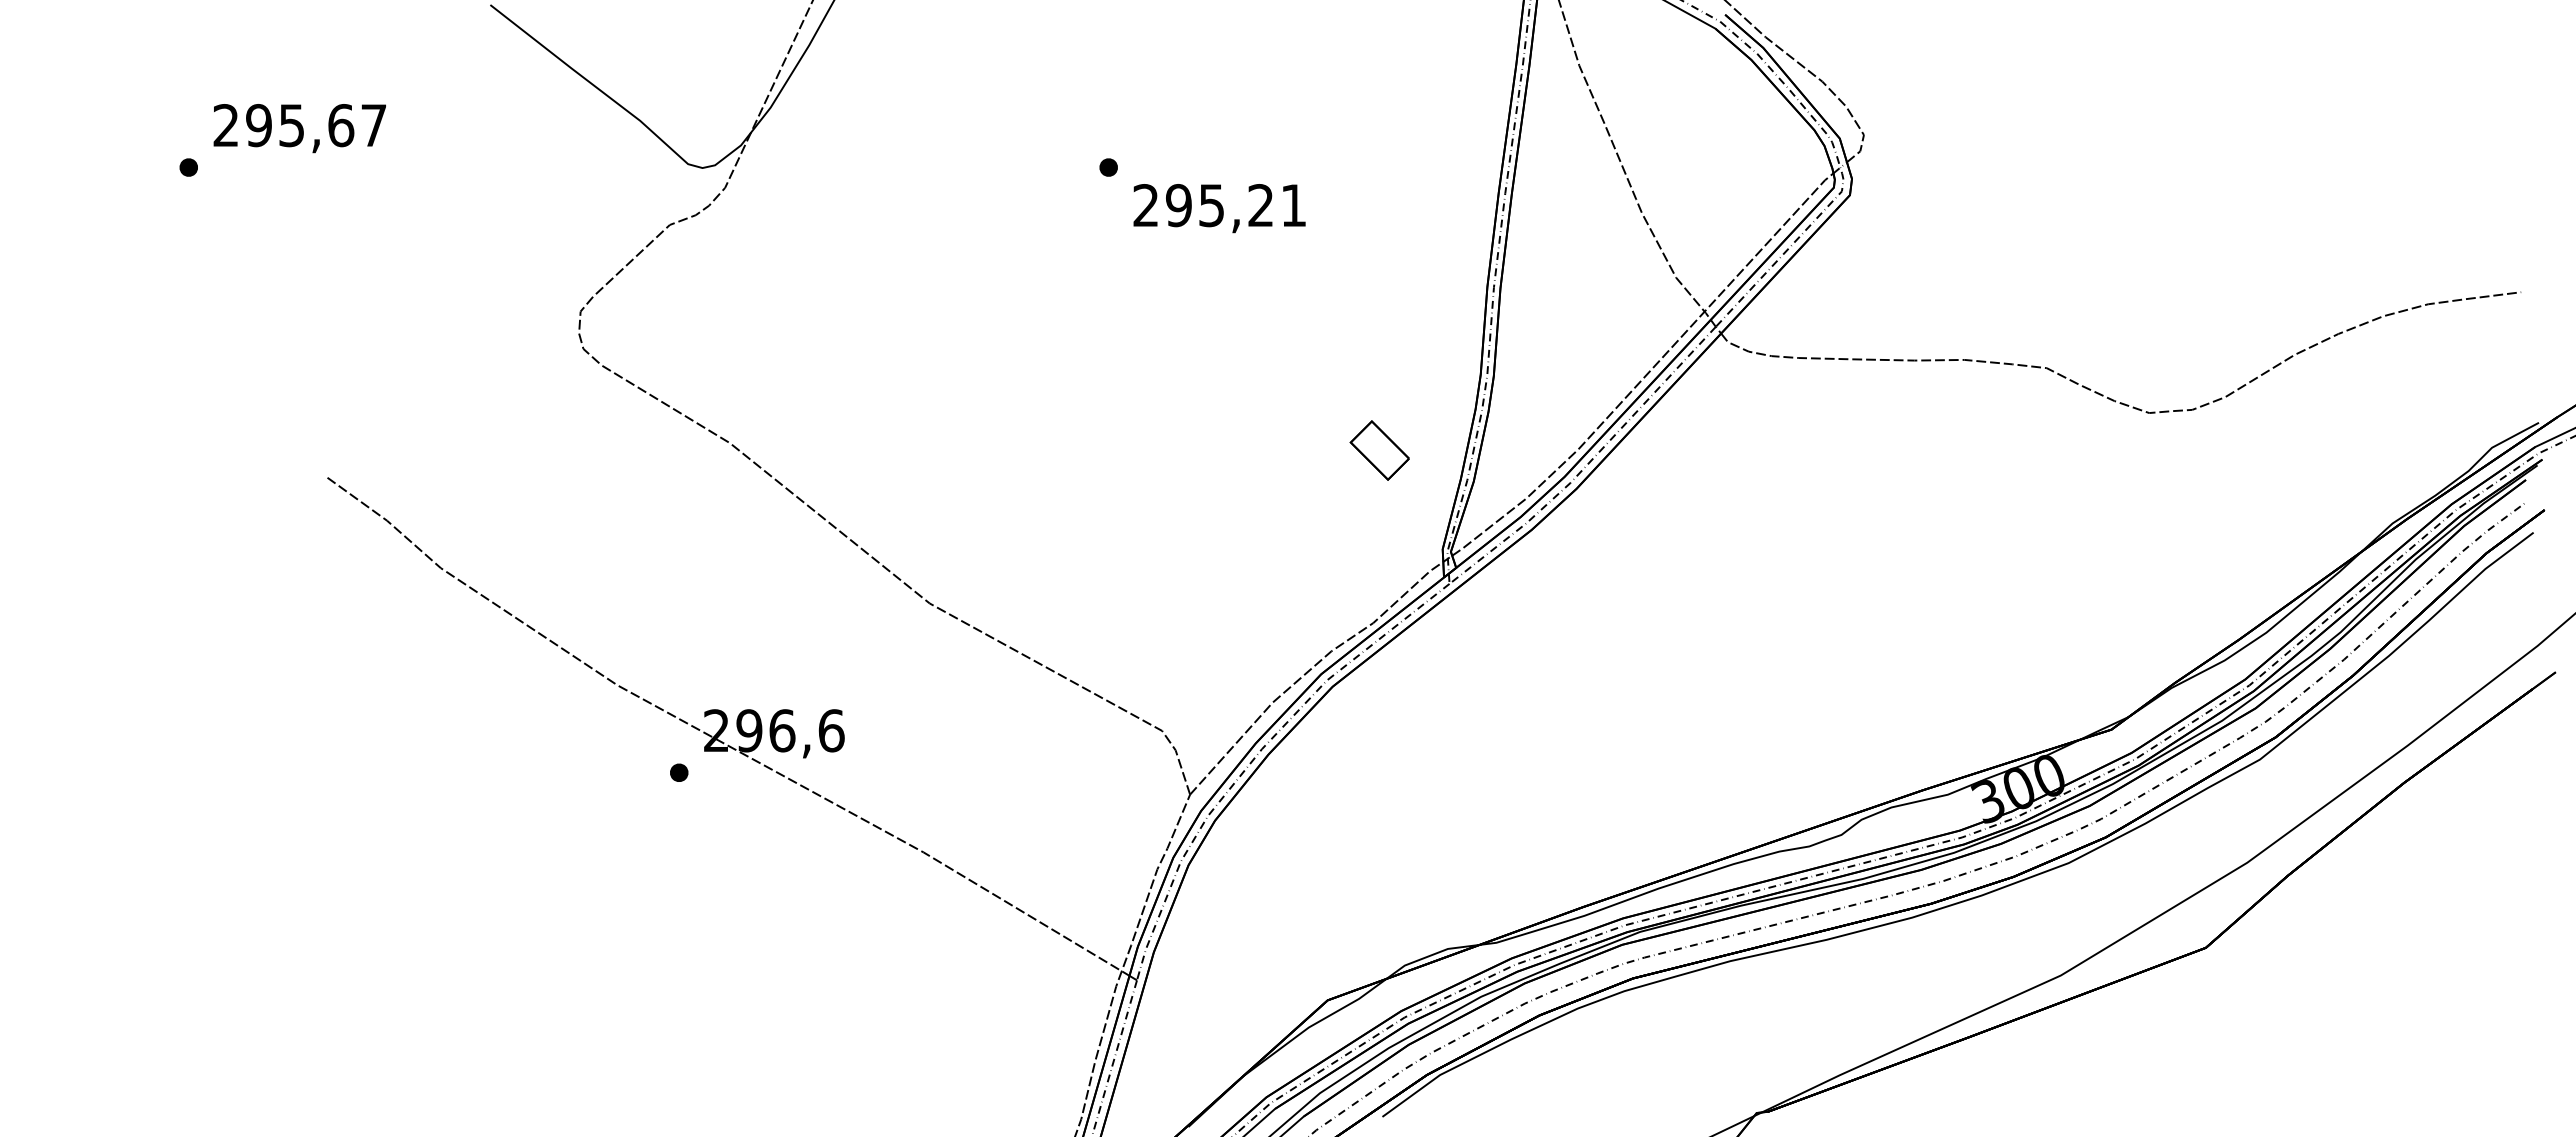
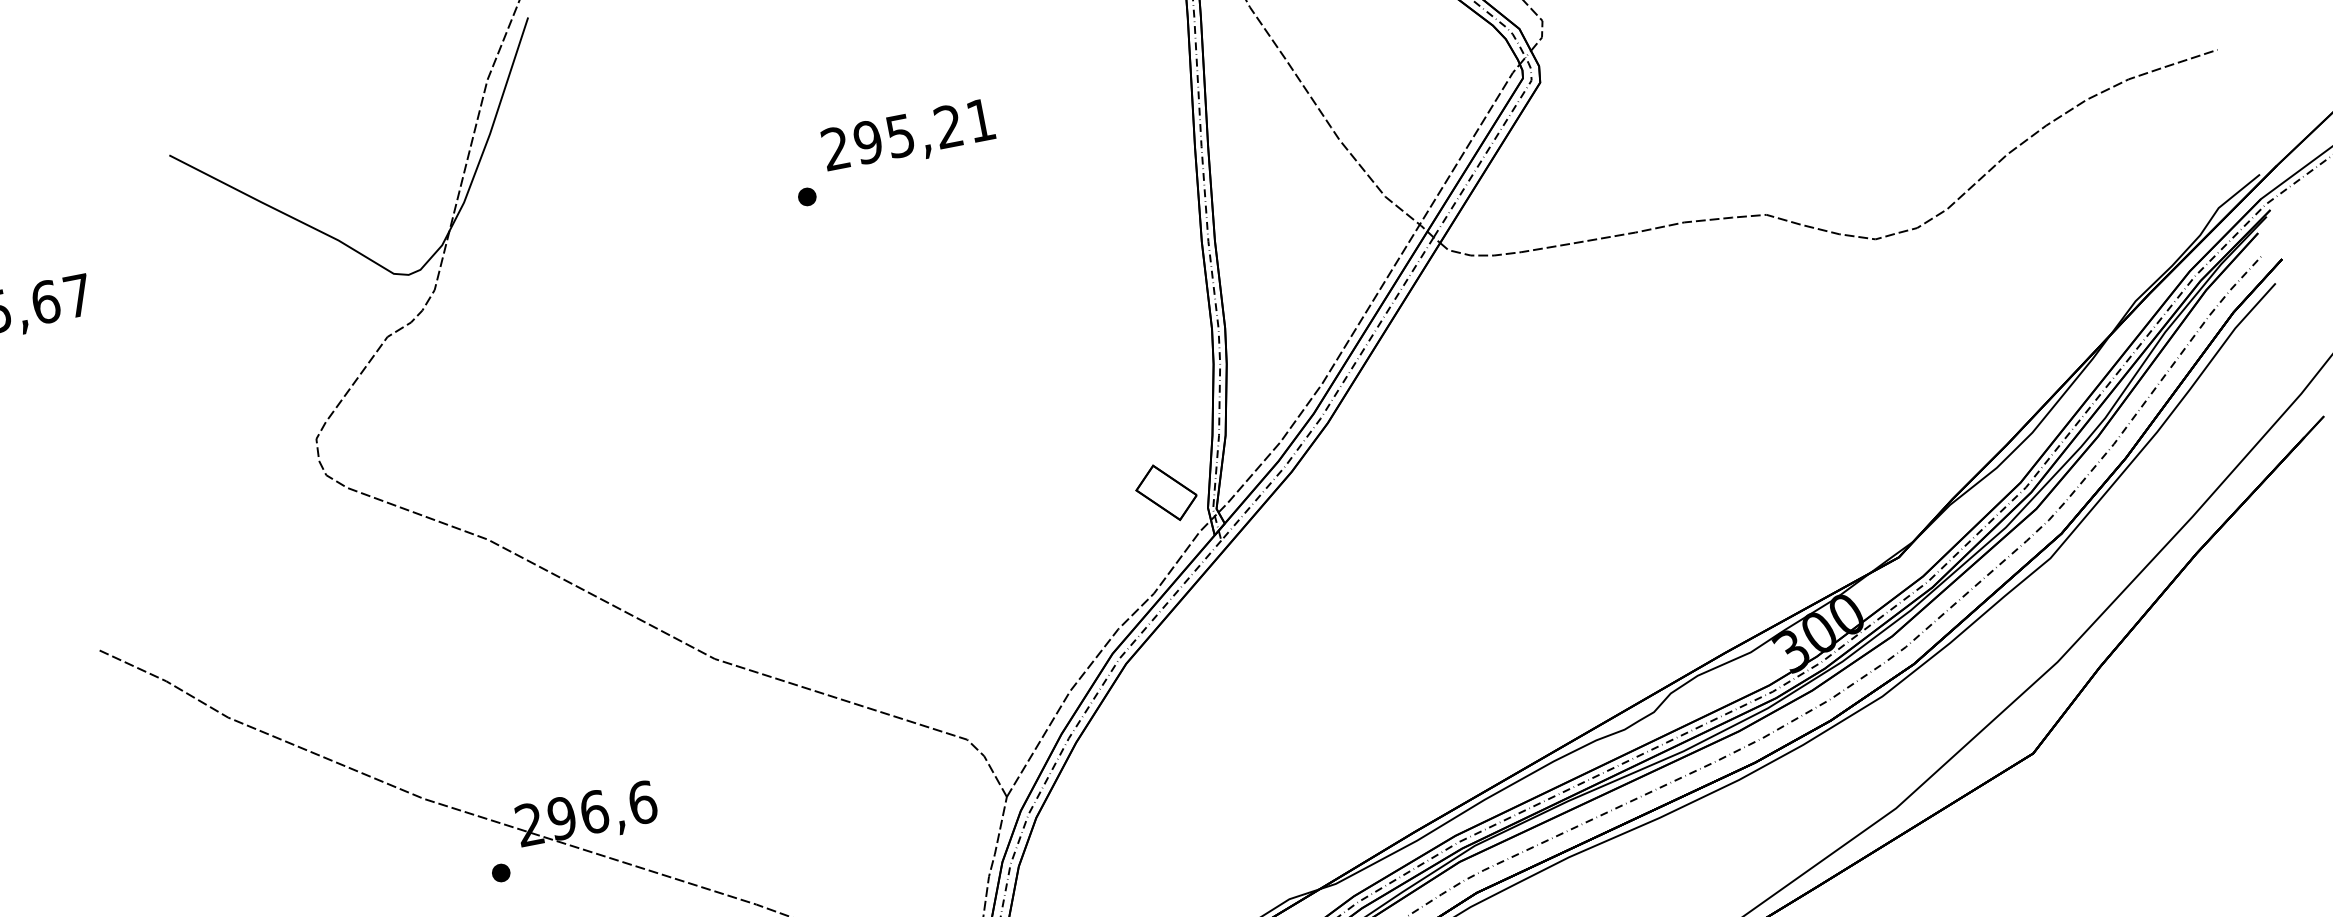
text: (1219, 208) -> (908, 137), moved
part: (1379, 450) -> (1166, 492), moved

